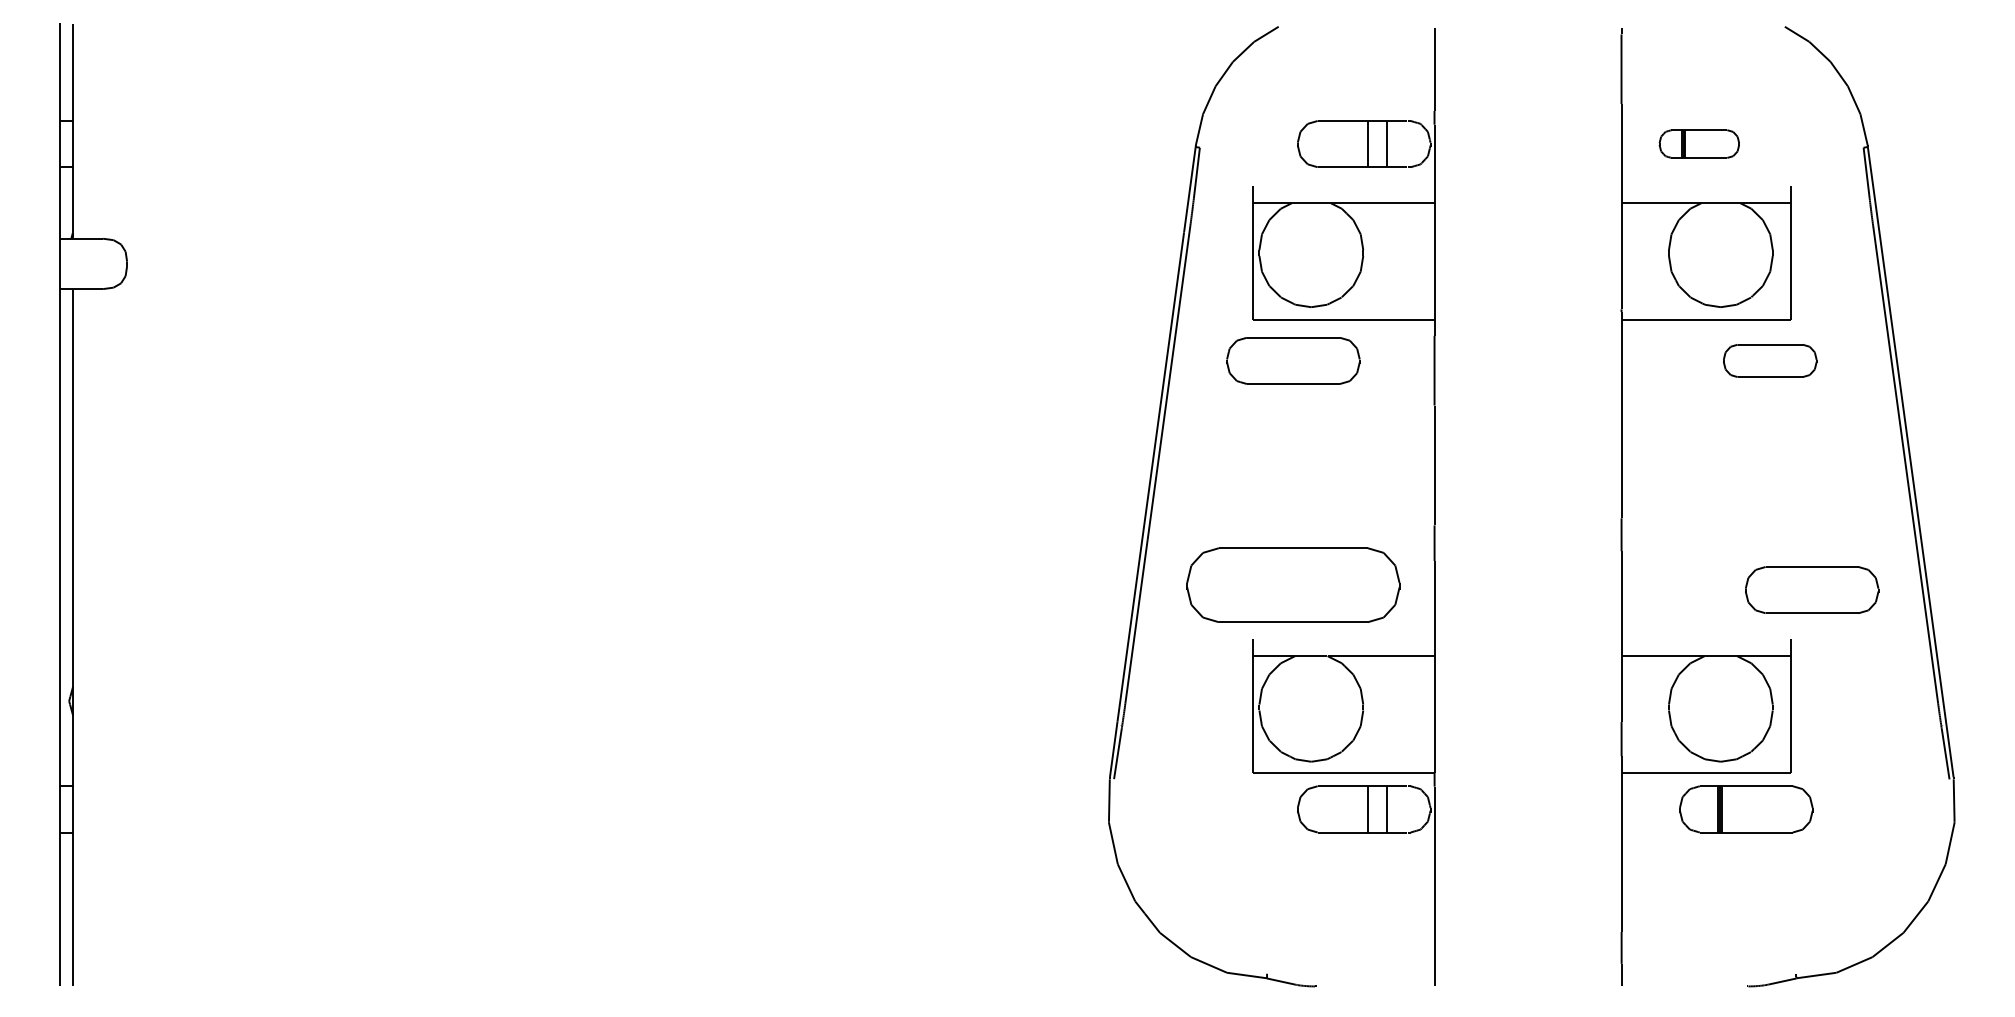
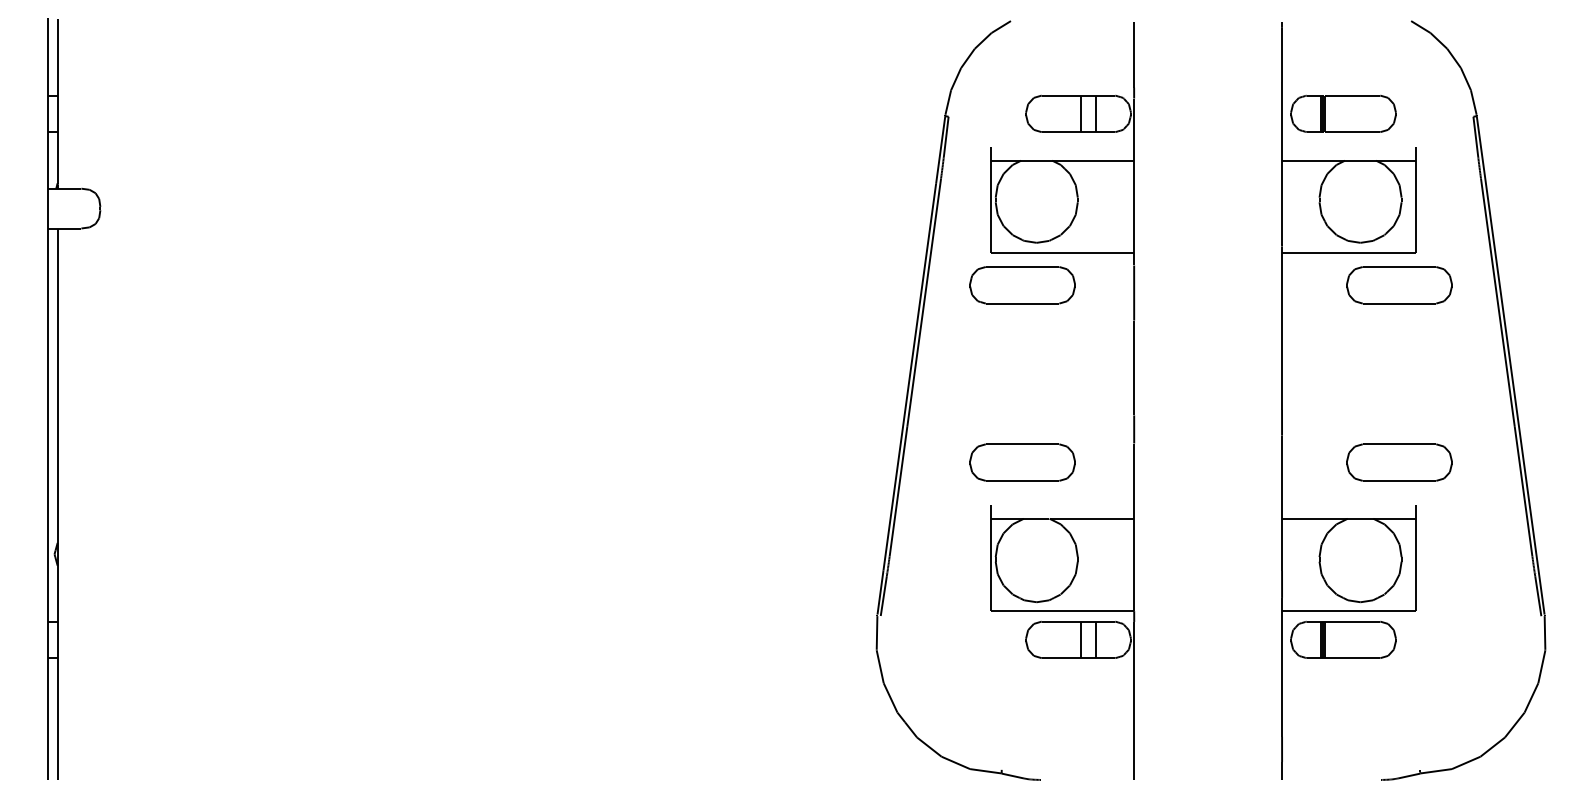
part: (1699, 143) -> (1343, 113), size x1.67
part: (1770, 360) -> (1399, 284), size x1.43
part: (1293, 584) -> (1022, 462), size x0.62
part: (1812, 589) -> (1399, 462), moved
part: (1746, 809) -> (1343, 640), moved

